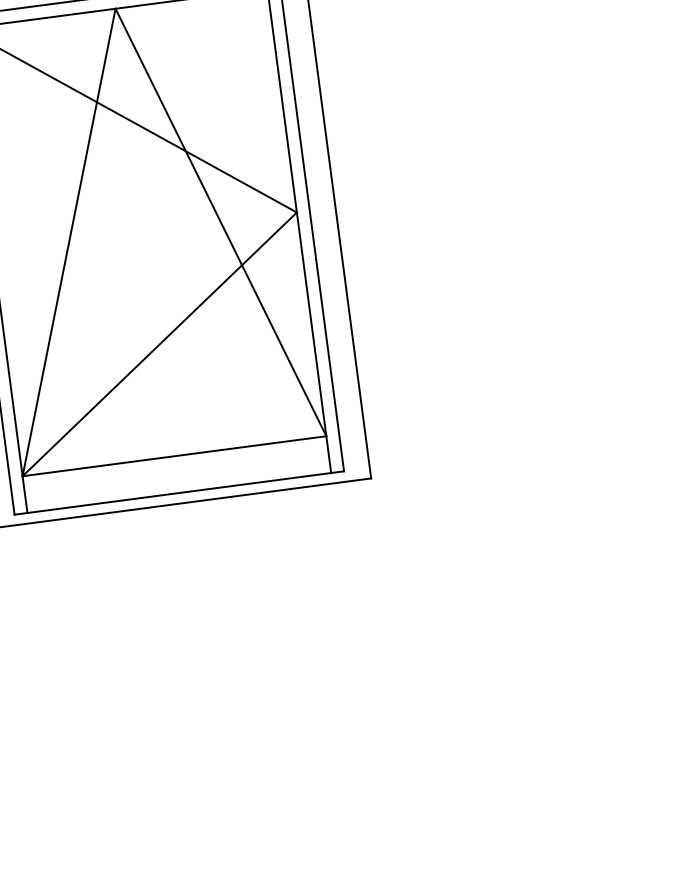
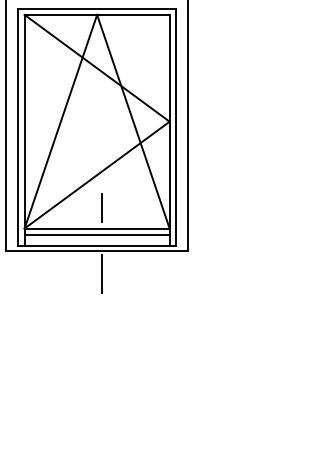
line: (177, 410) -> (101, 207), added
line: (174, 468) -> (96, 234), added
line: (196, 551) -> (101, 274), added

